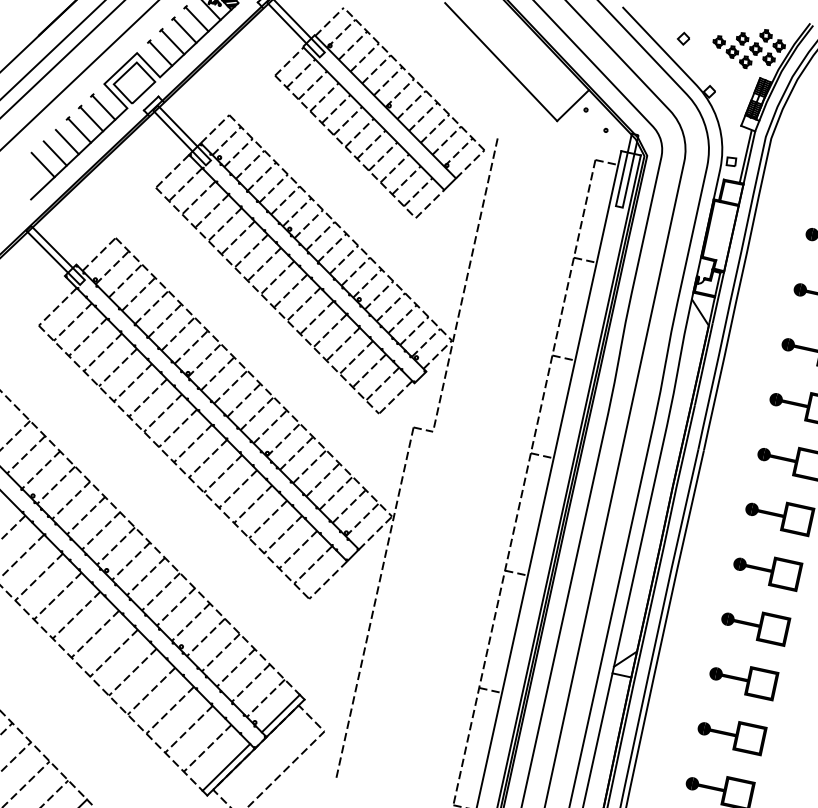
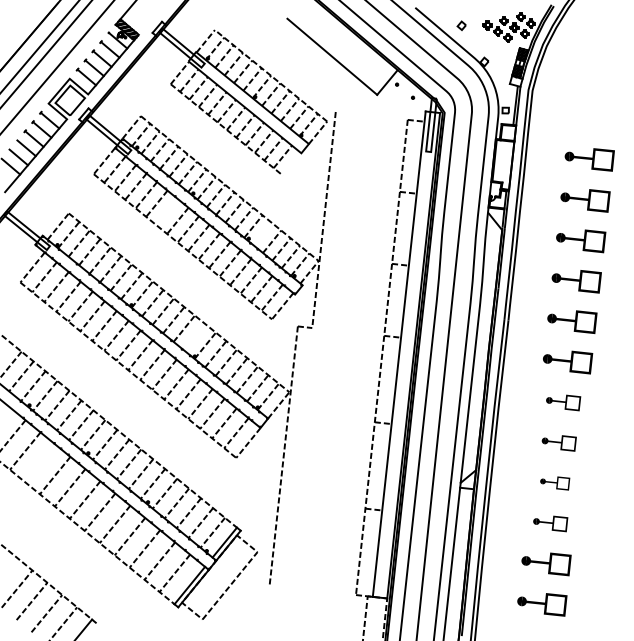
line: (430, 204) -> (292, 164), removed
line: (251, 251) -> (167, 212), removed
line: (378, 294) -> (262, 233), removed
line: (269, 427) -> (194, 337), removed
part: (767, 571) -> (563, 402), size x0.7
line: (38, 577) -> (39, 463), removed
part: (755, 627) -> (559, 443), size x0.7
part: (744, 681) -> (555, 483), size x0.6
part: (731, 735) -> (550, 523), size x0.7

